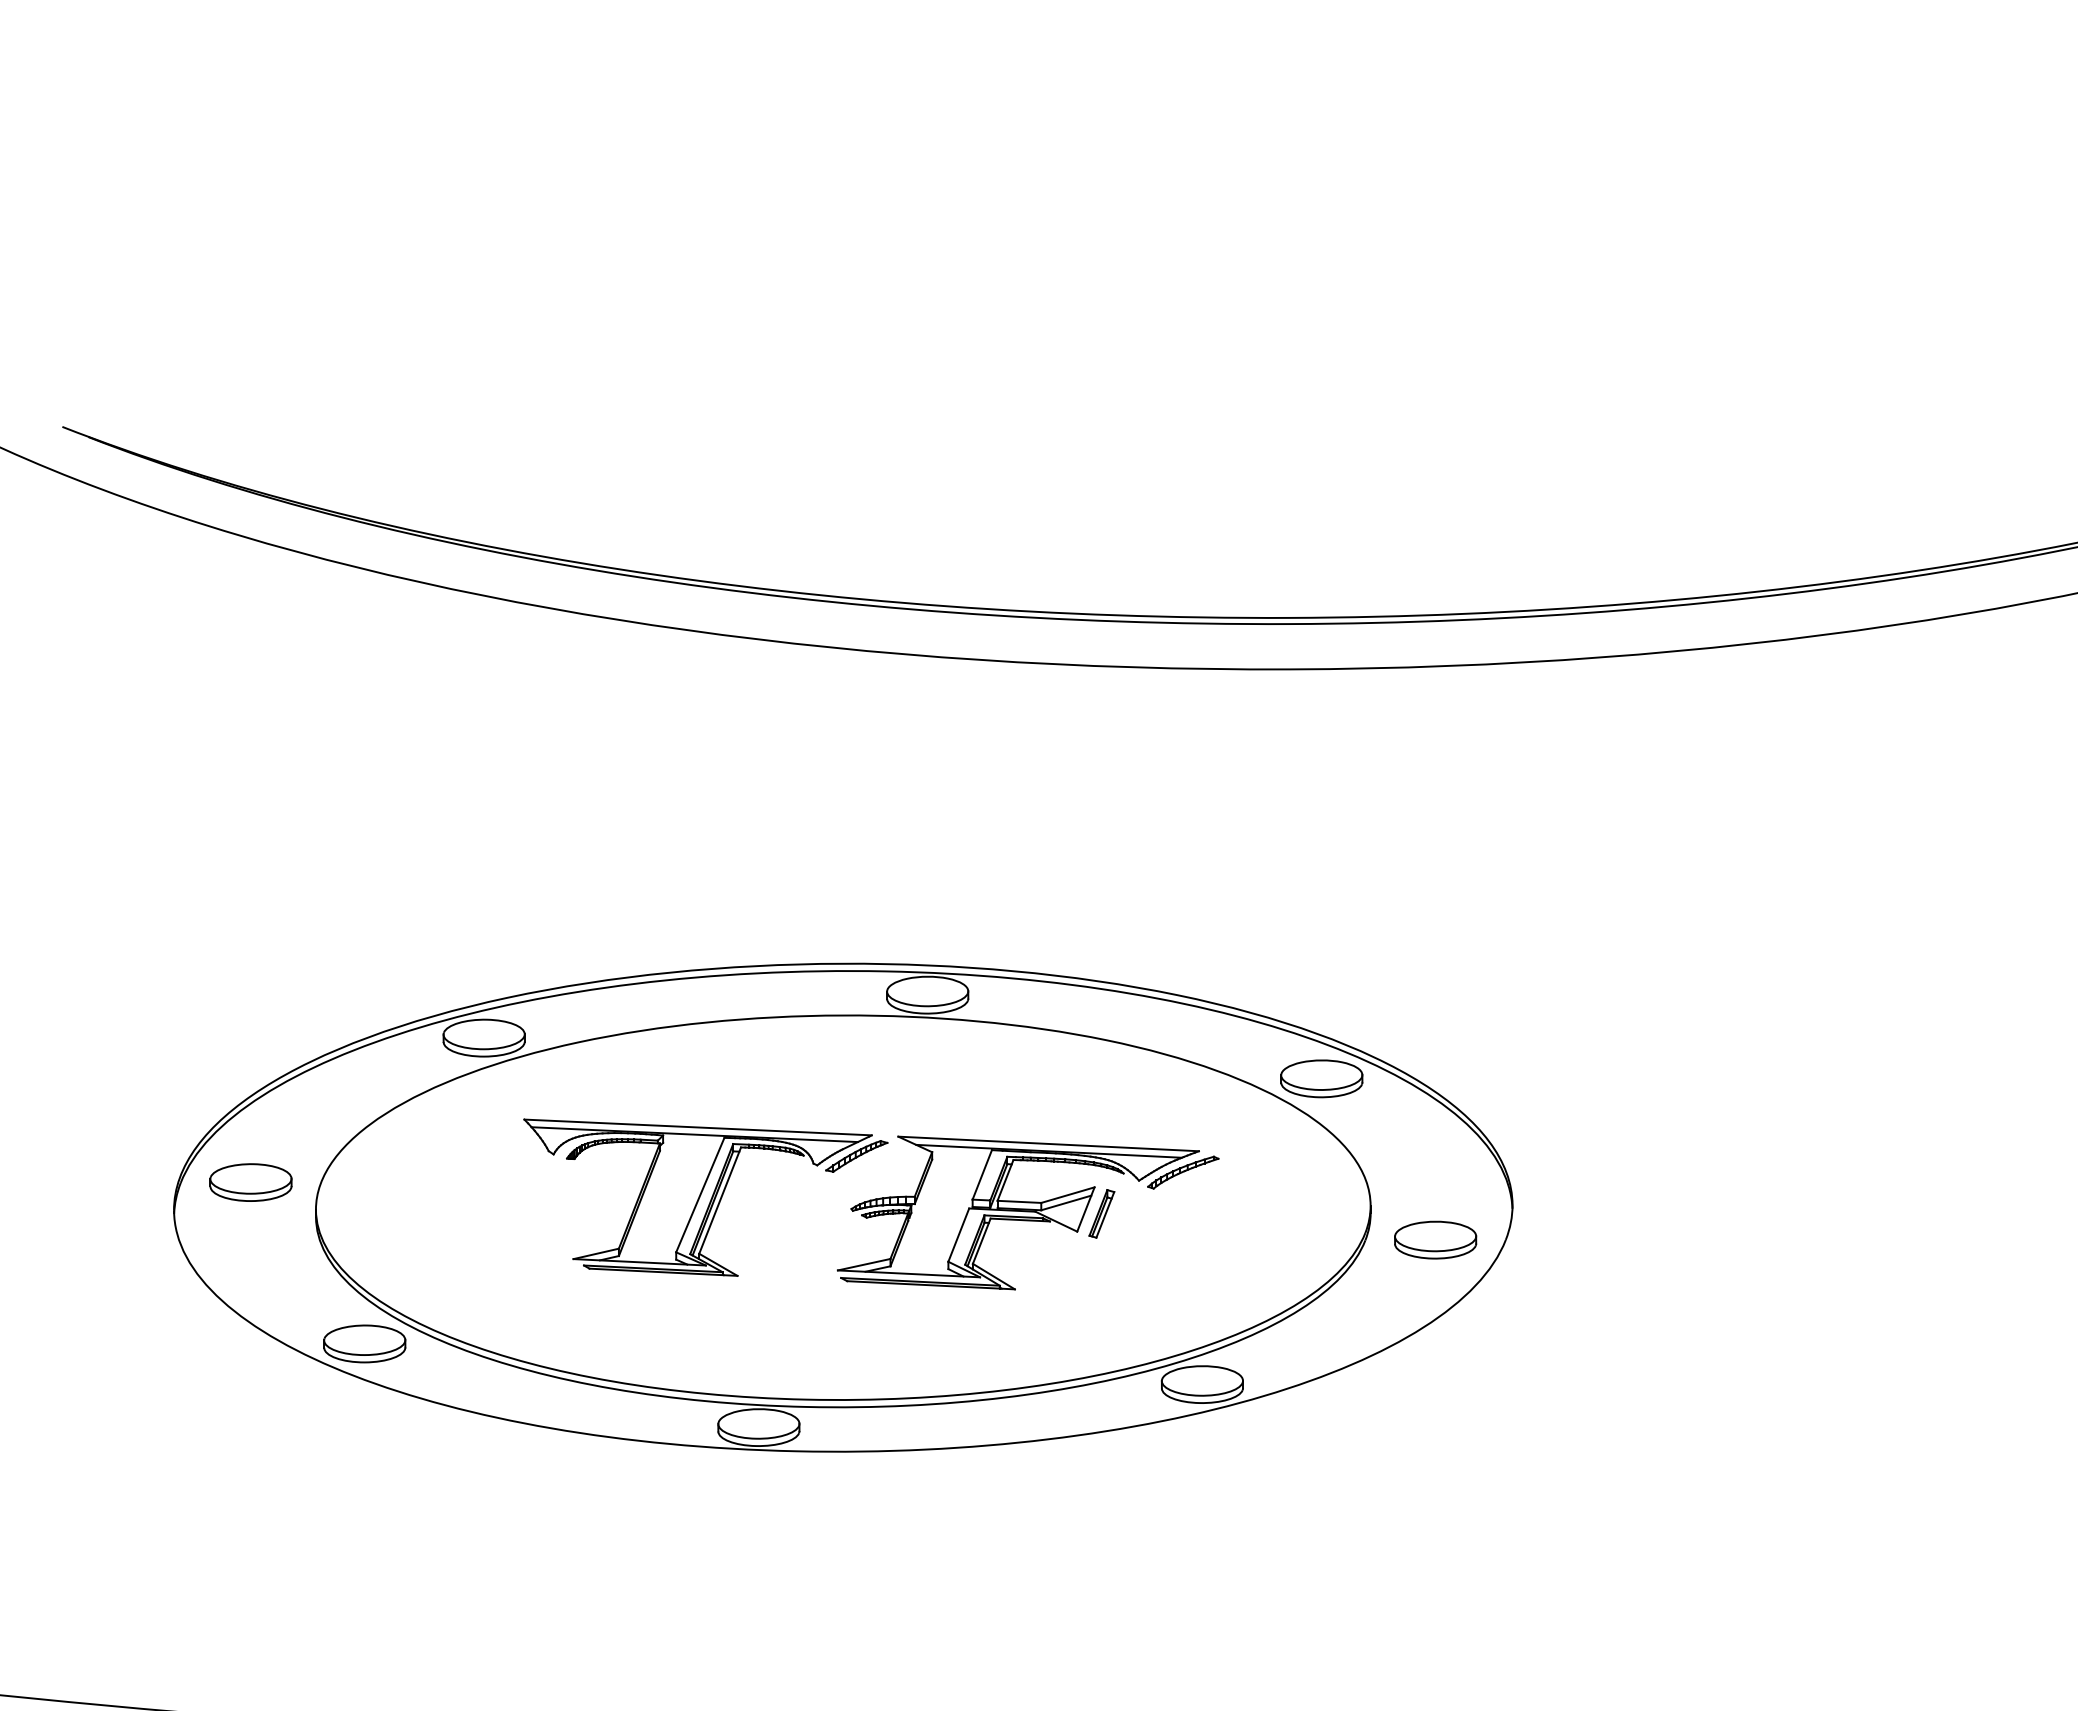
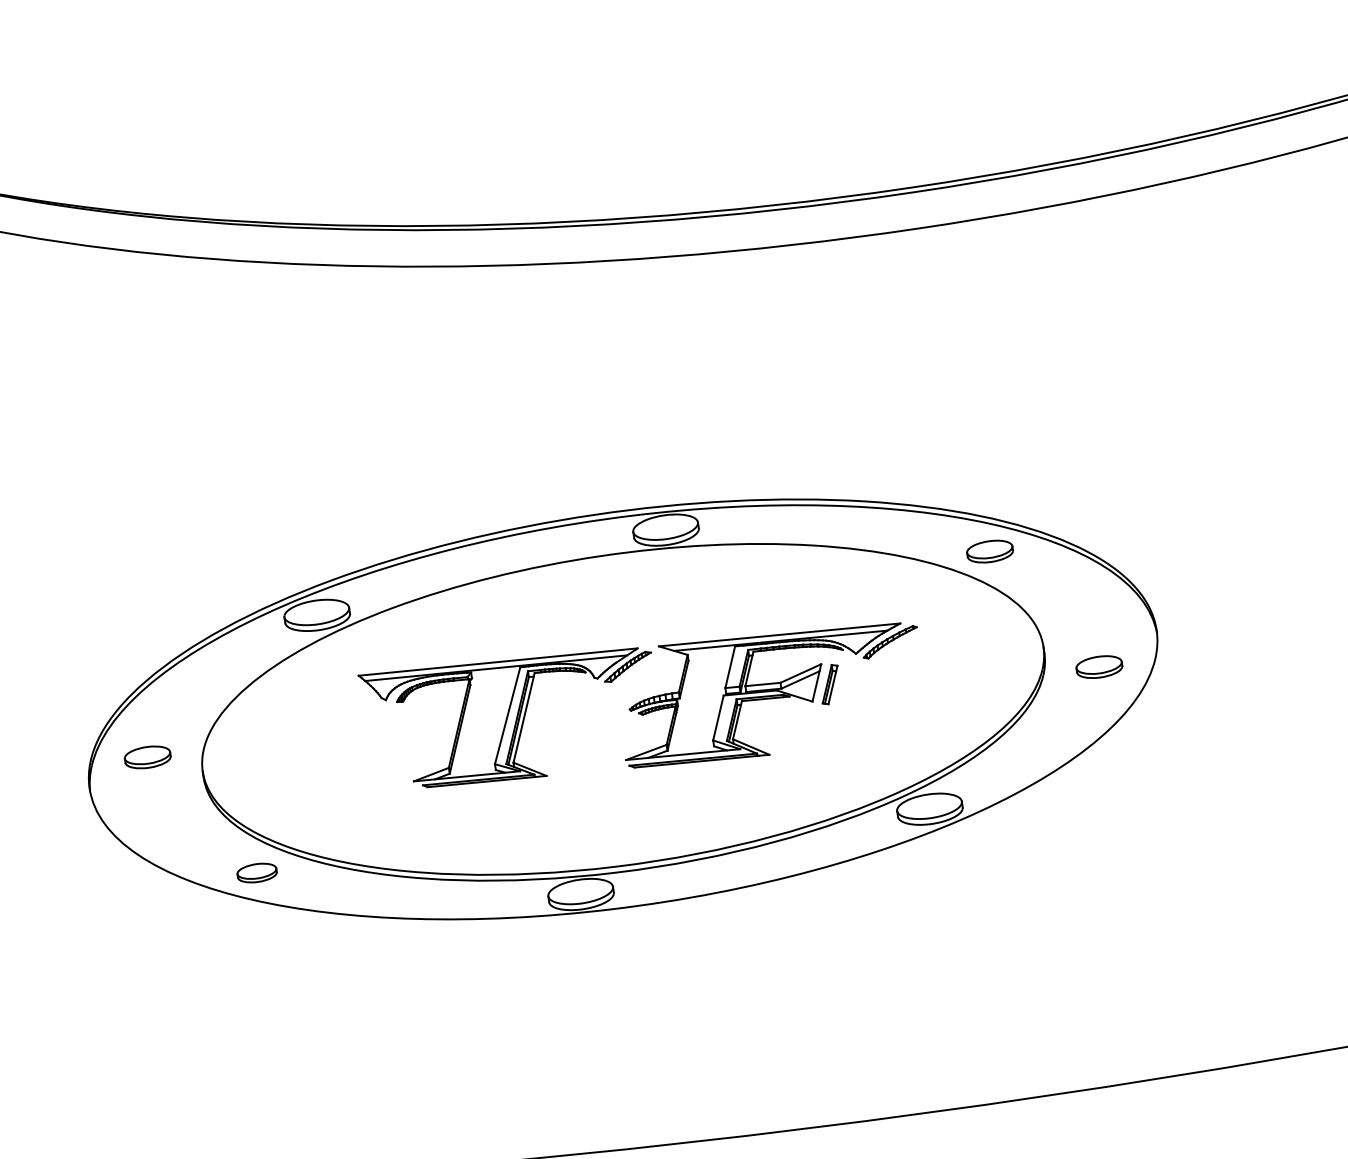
part: (1321, 1078) -> (989, 551), size x0.7
part: (250, 1182) -> (147, 757), size x0.7
part: (1435, 1239) -> (1099, 666), size x0.7
part: (364, 1343) -> (256, 872), size x0.6

